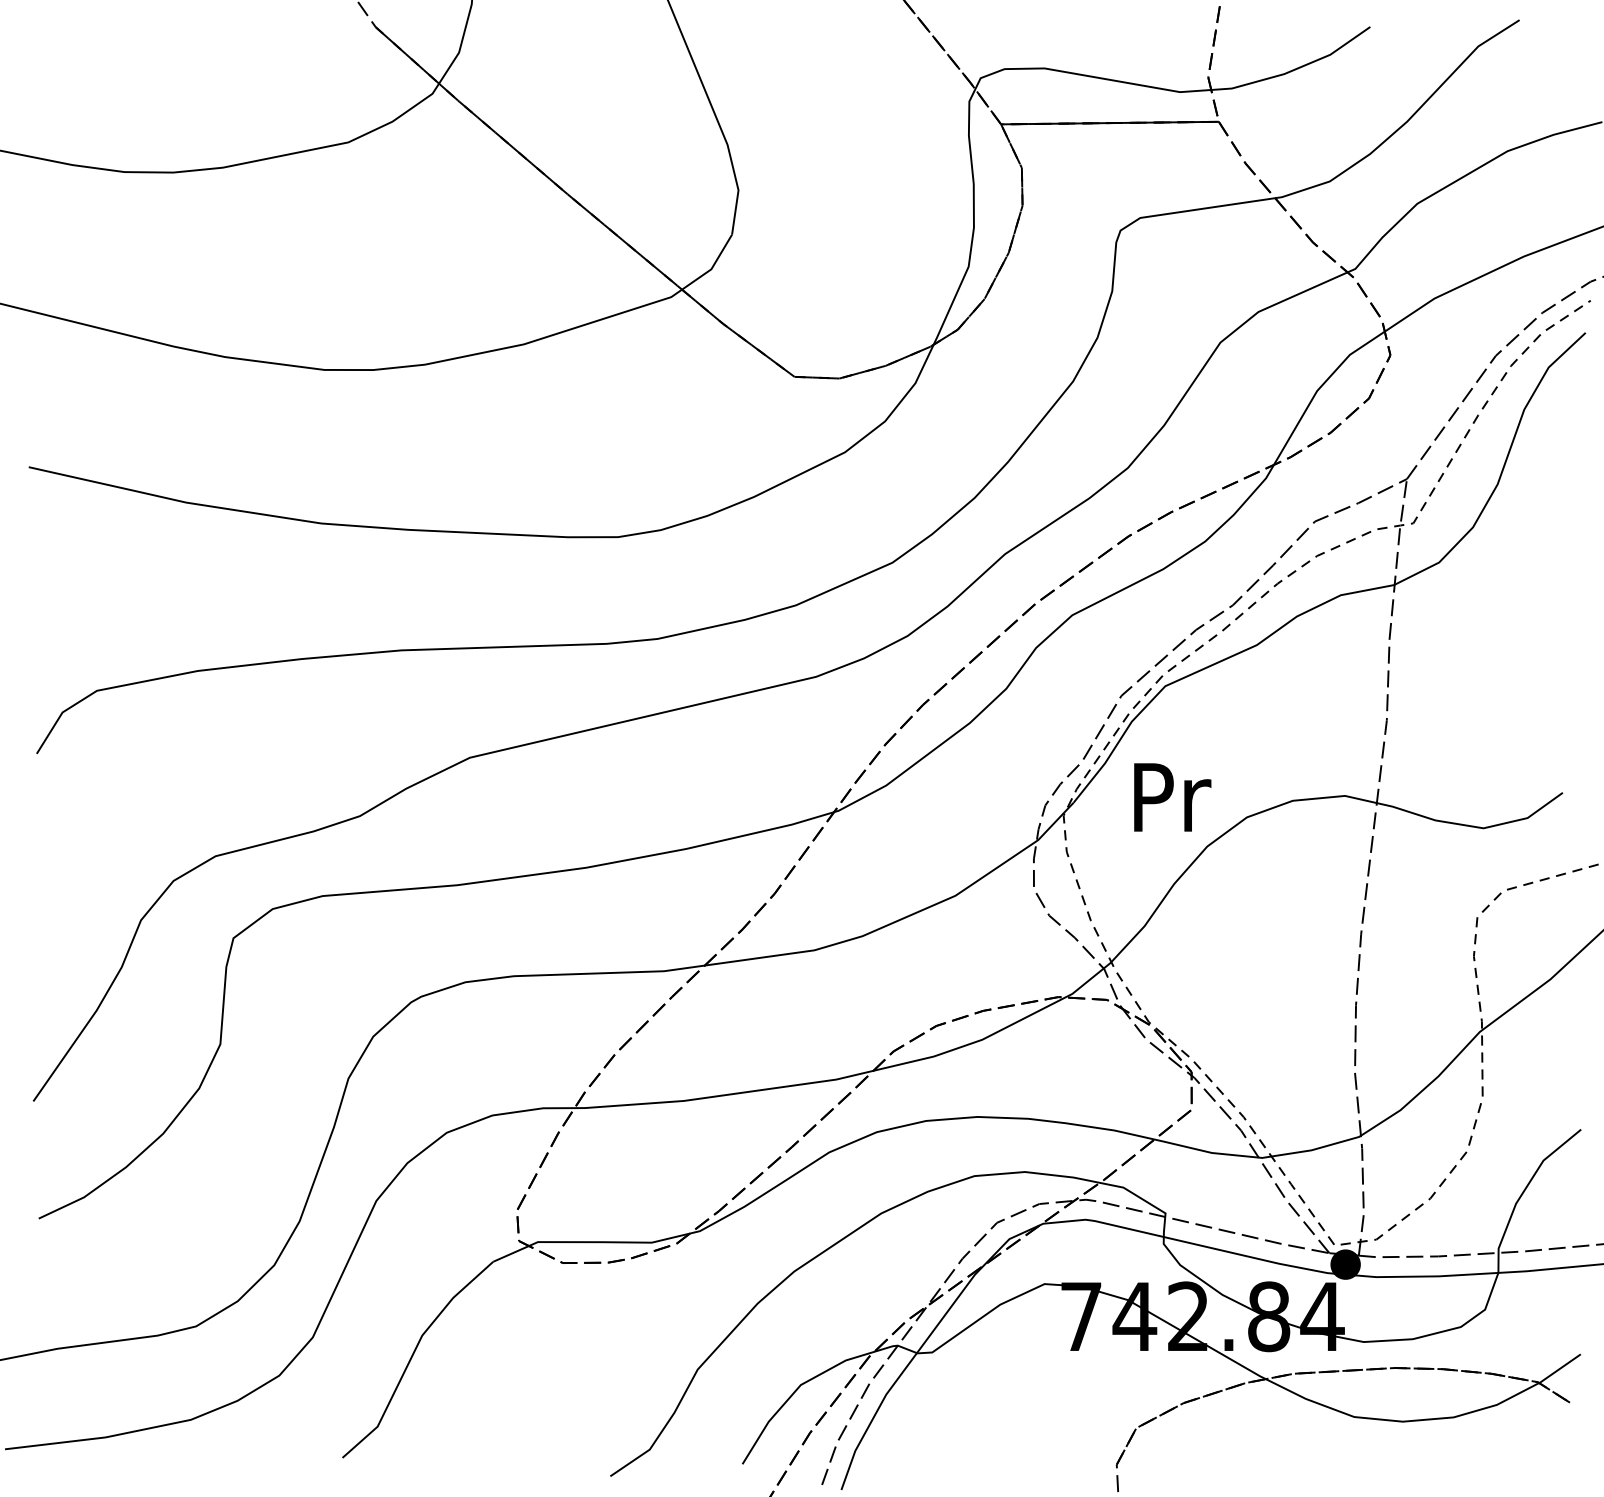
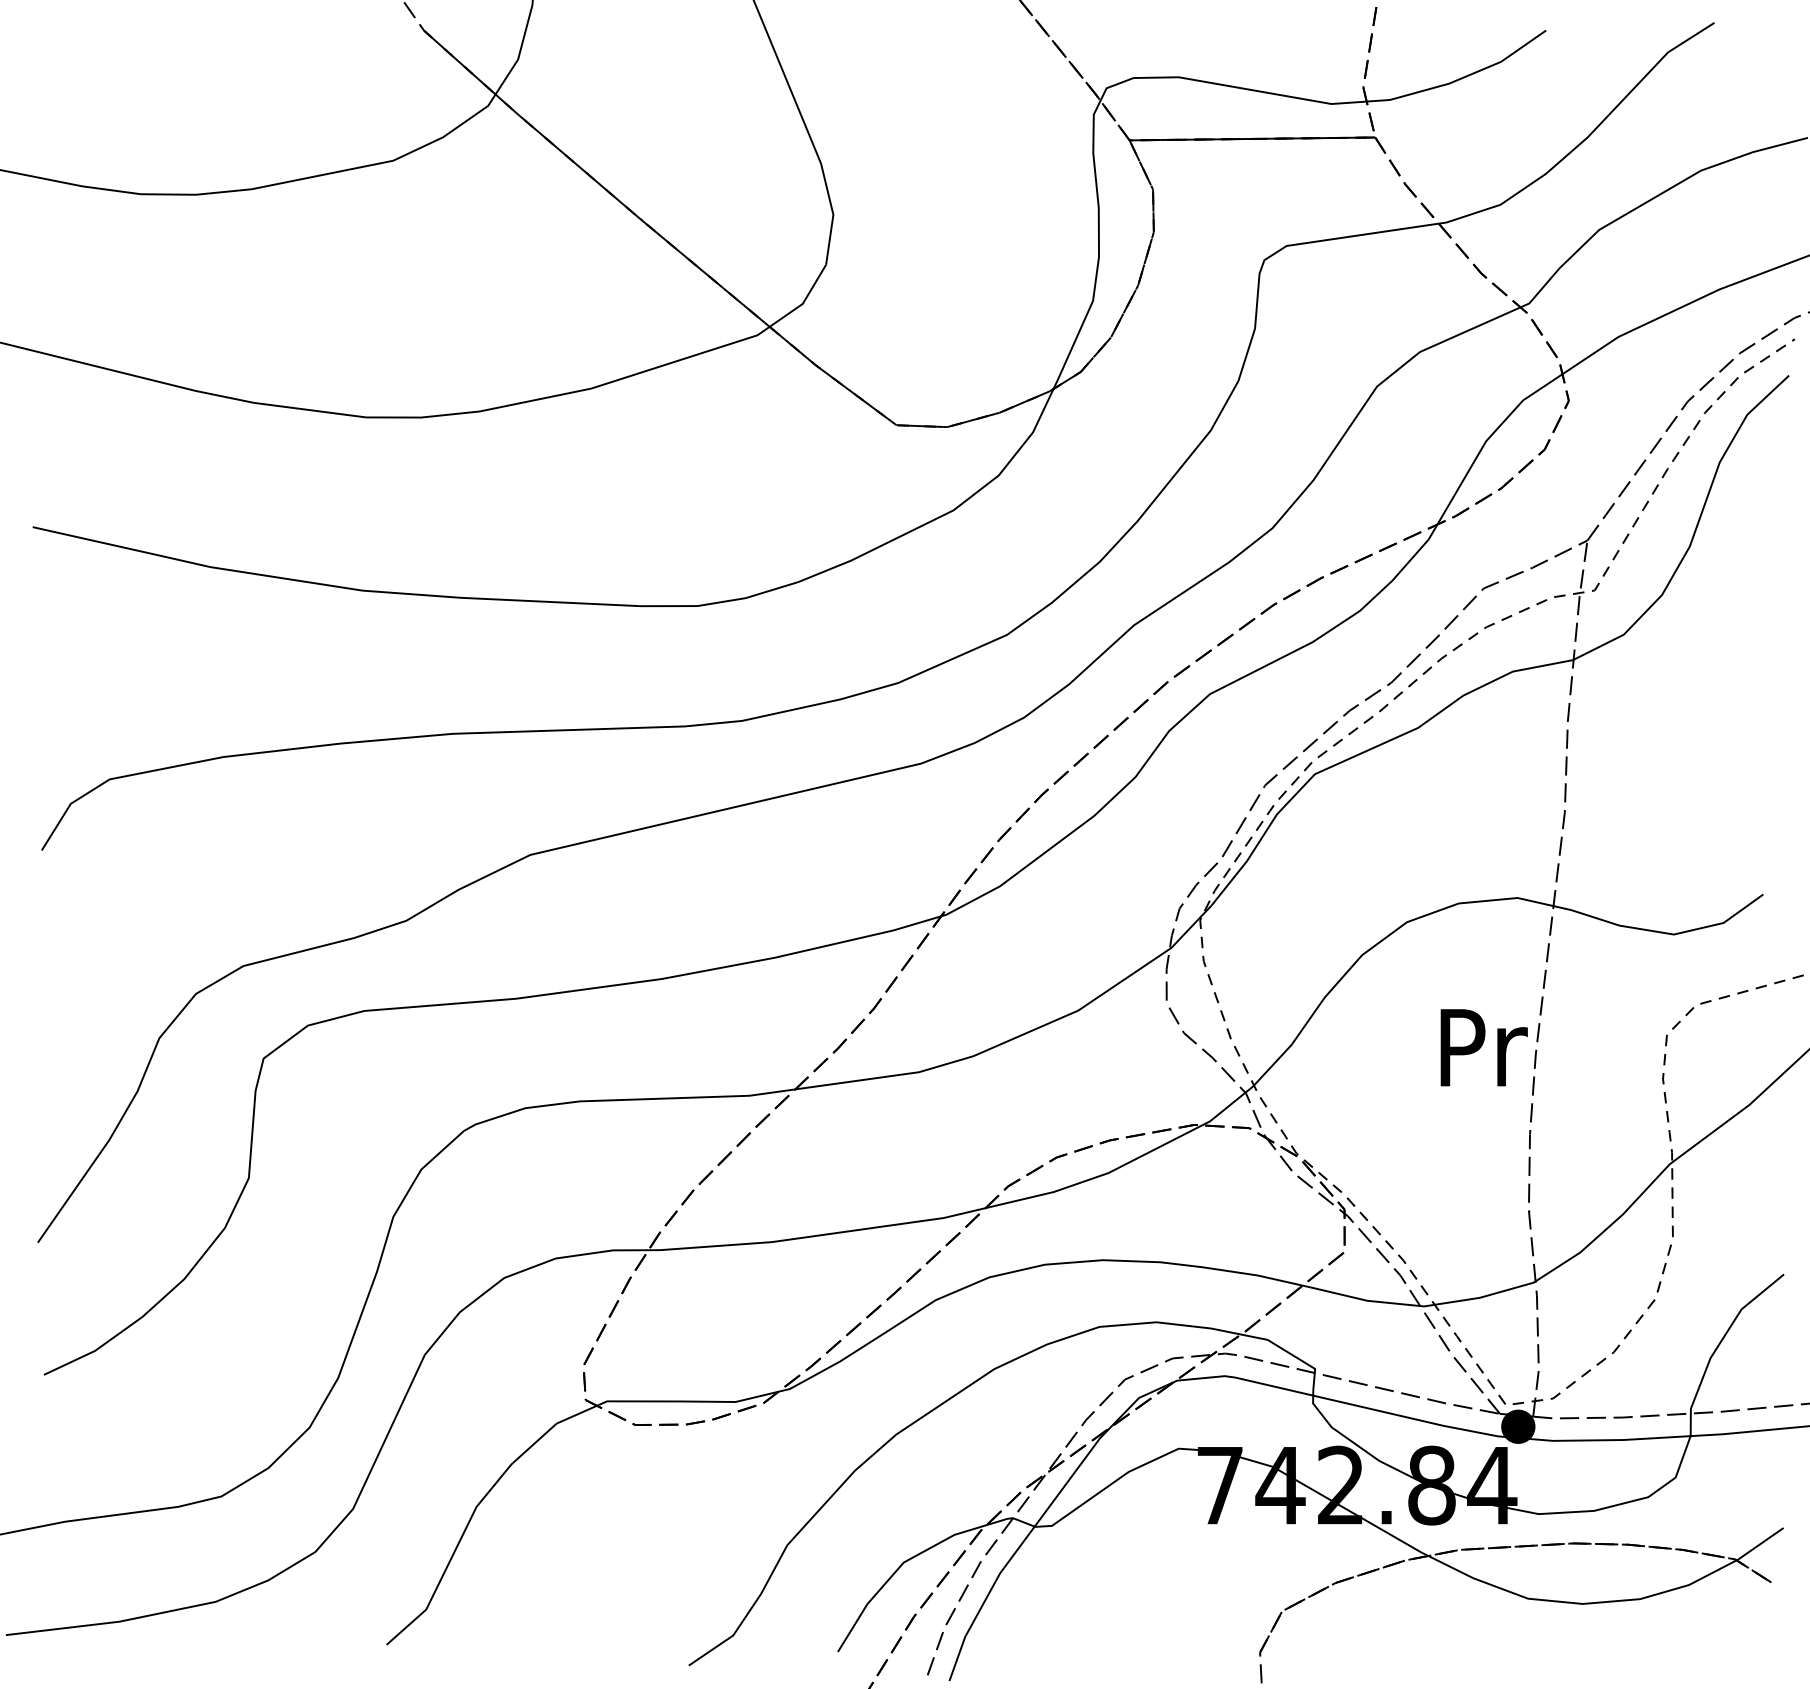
text: (1172, 797) -> (1483, 1047), moved

